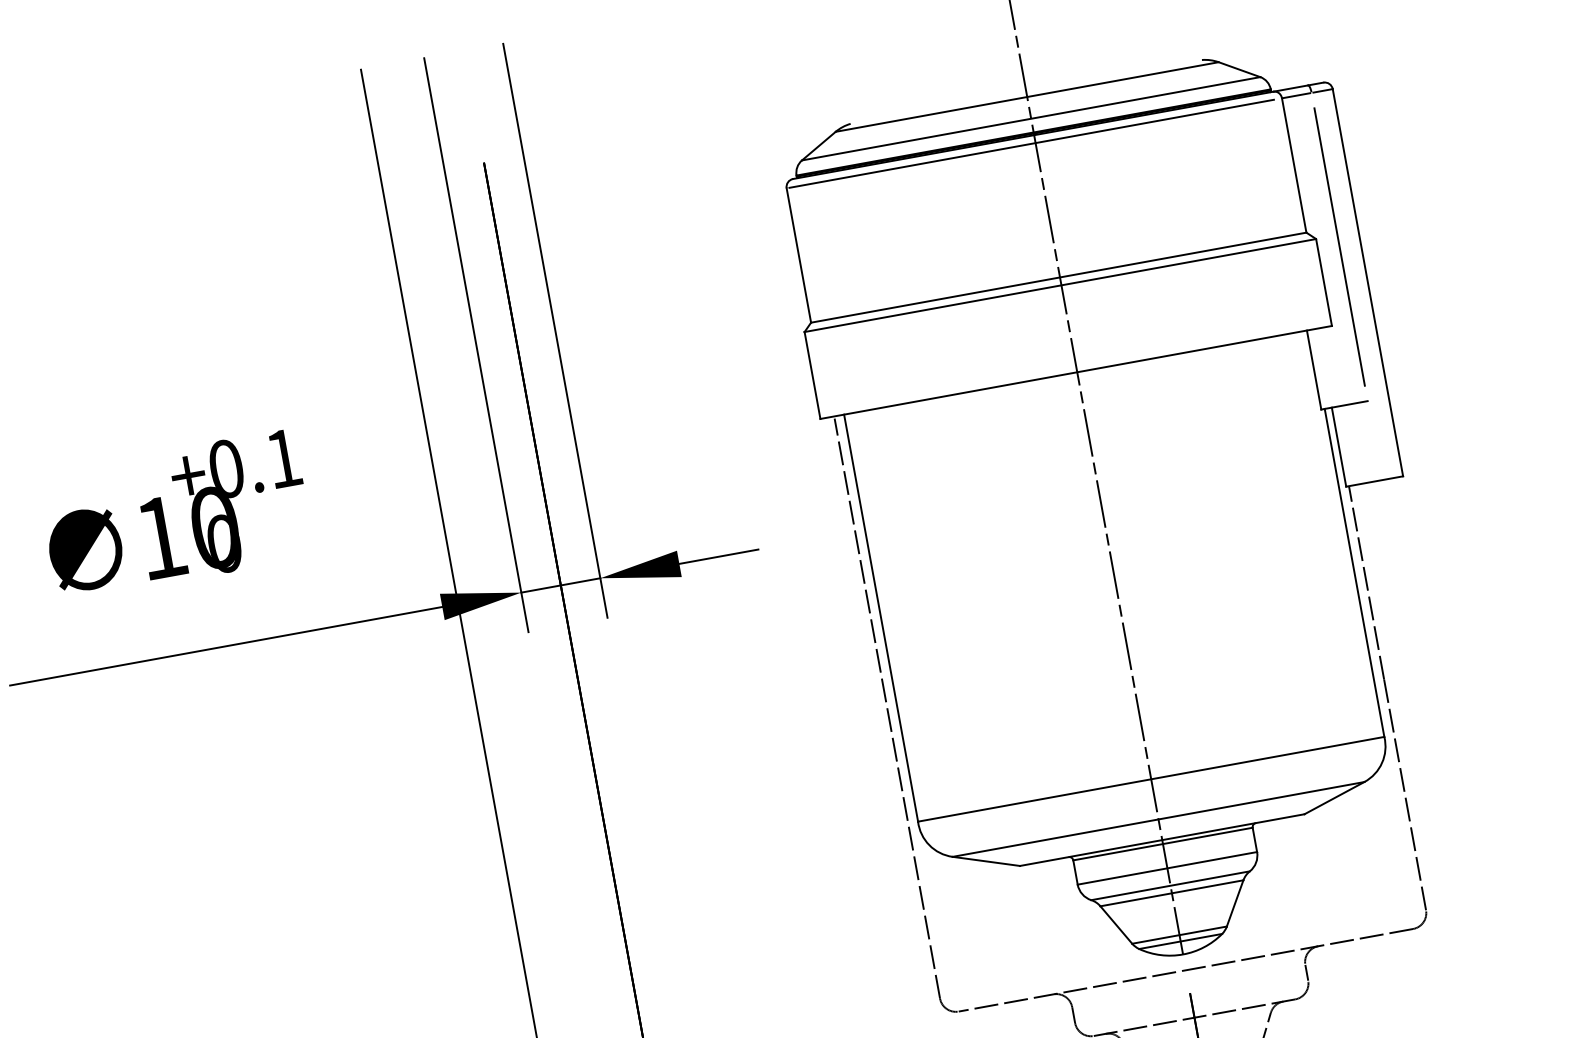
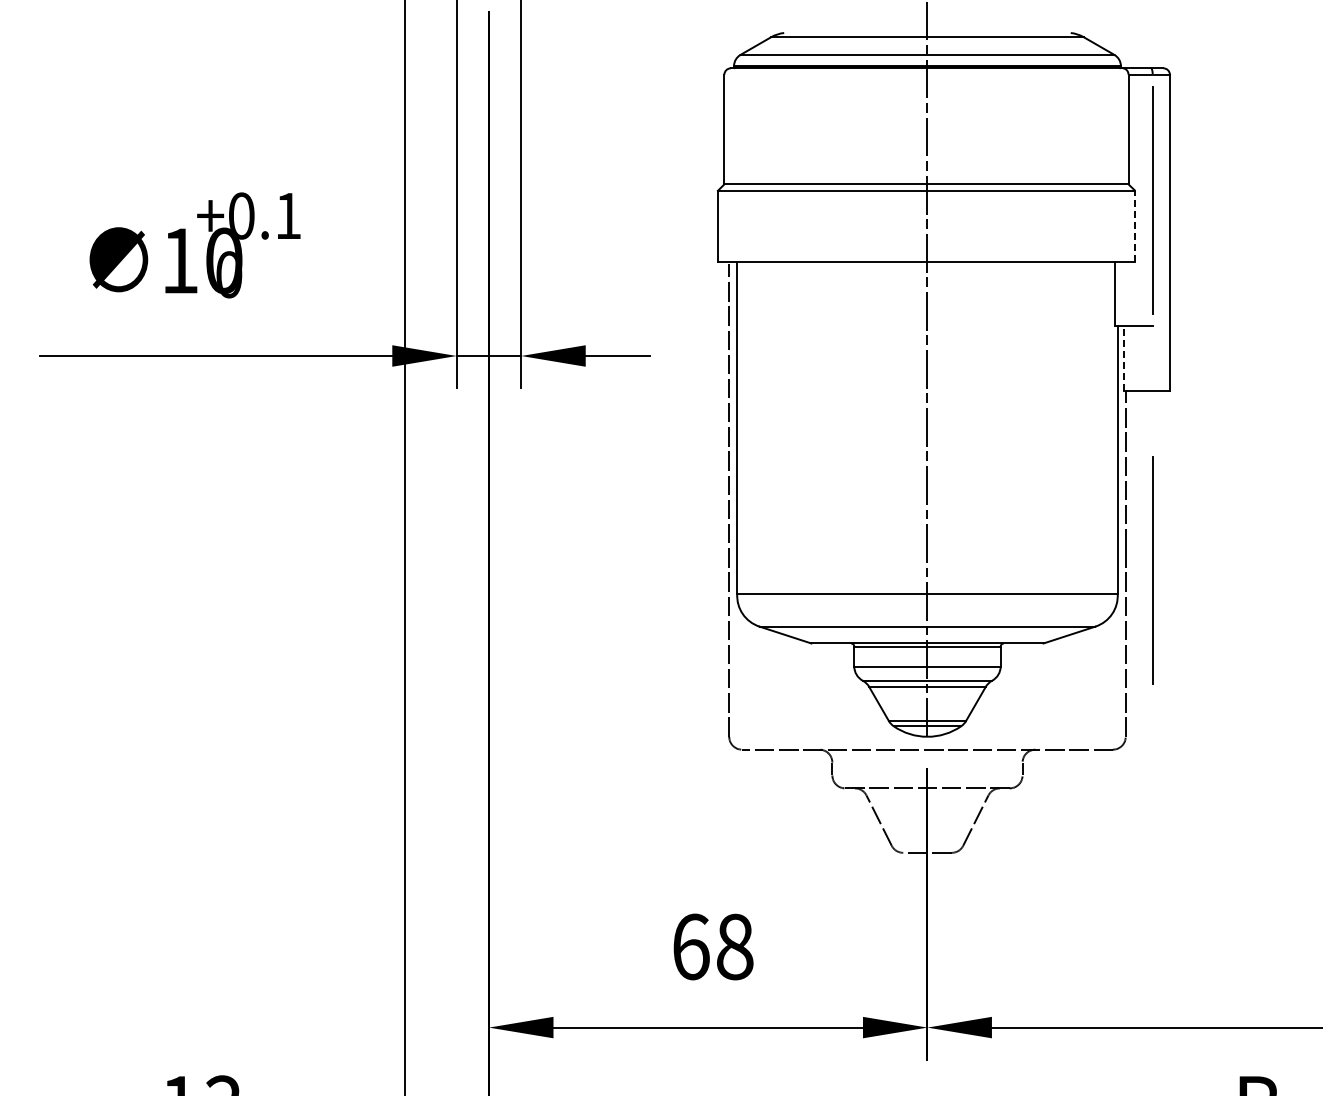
line: (1030, 143) -> (923, 74), removed
line: (1324, 281) -> (1135, 225), solid -> dashed
line: (1338, 445) -> (1123, 357), solid -> dashed
line: (1421, 700) -> (1152, 570), added

